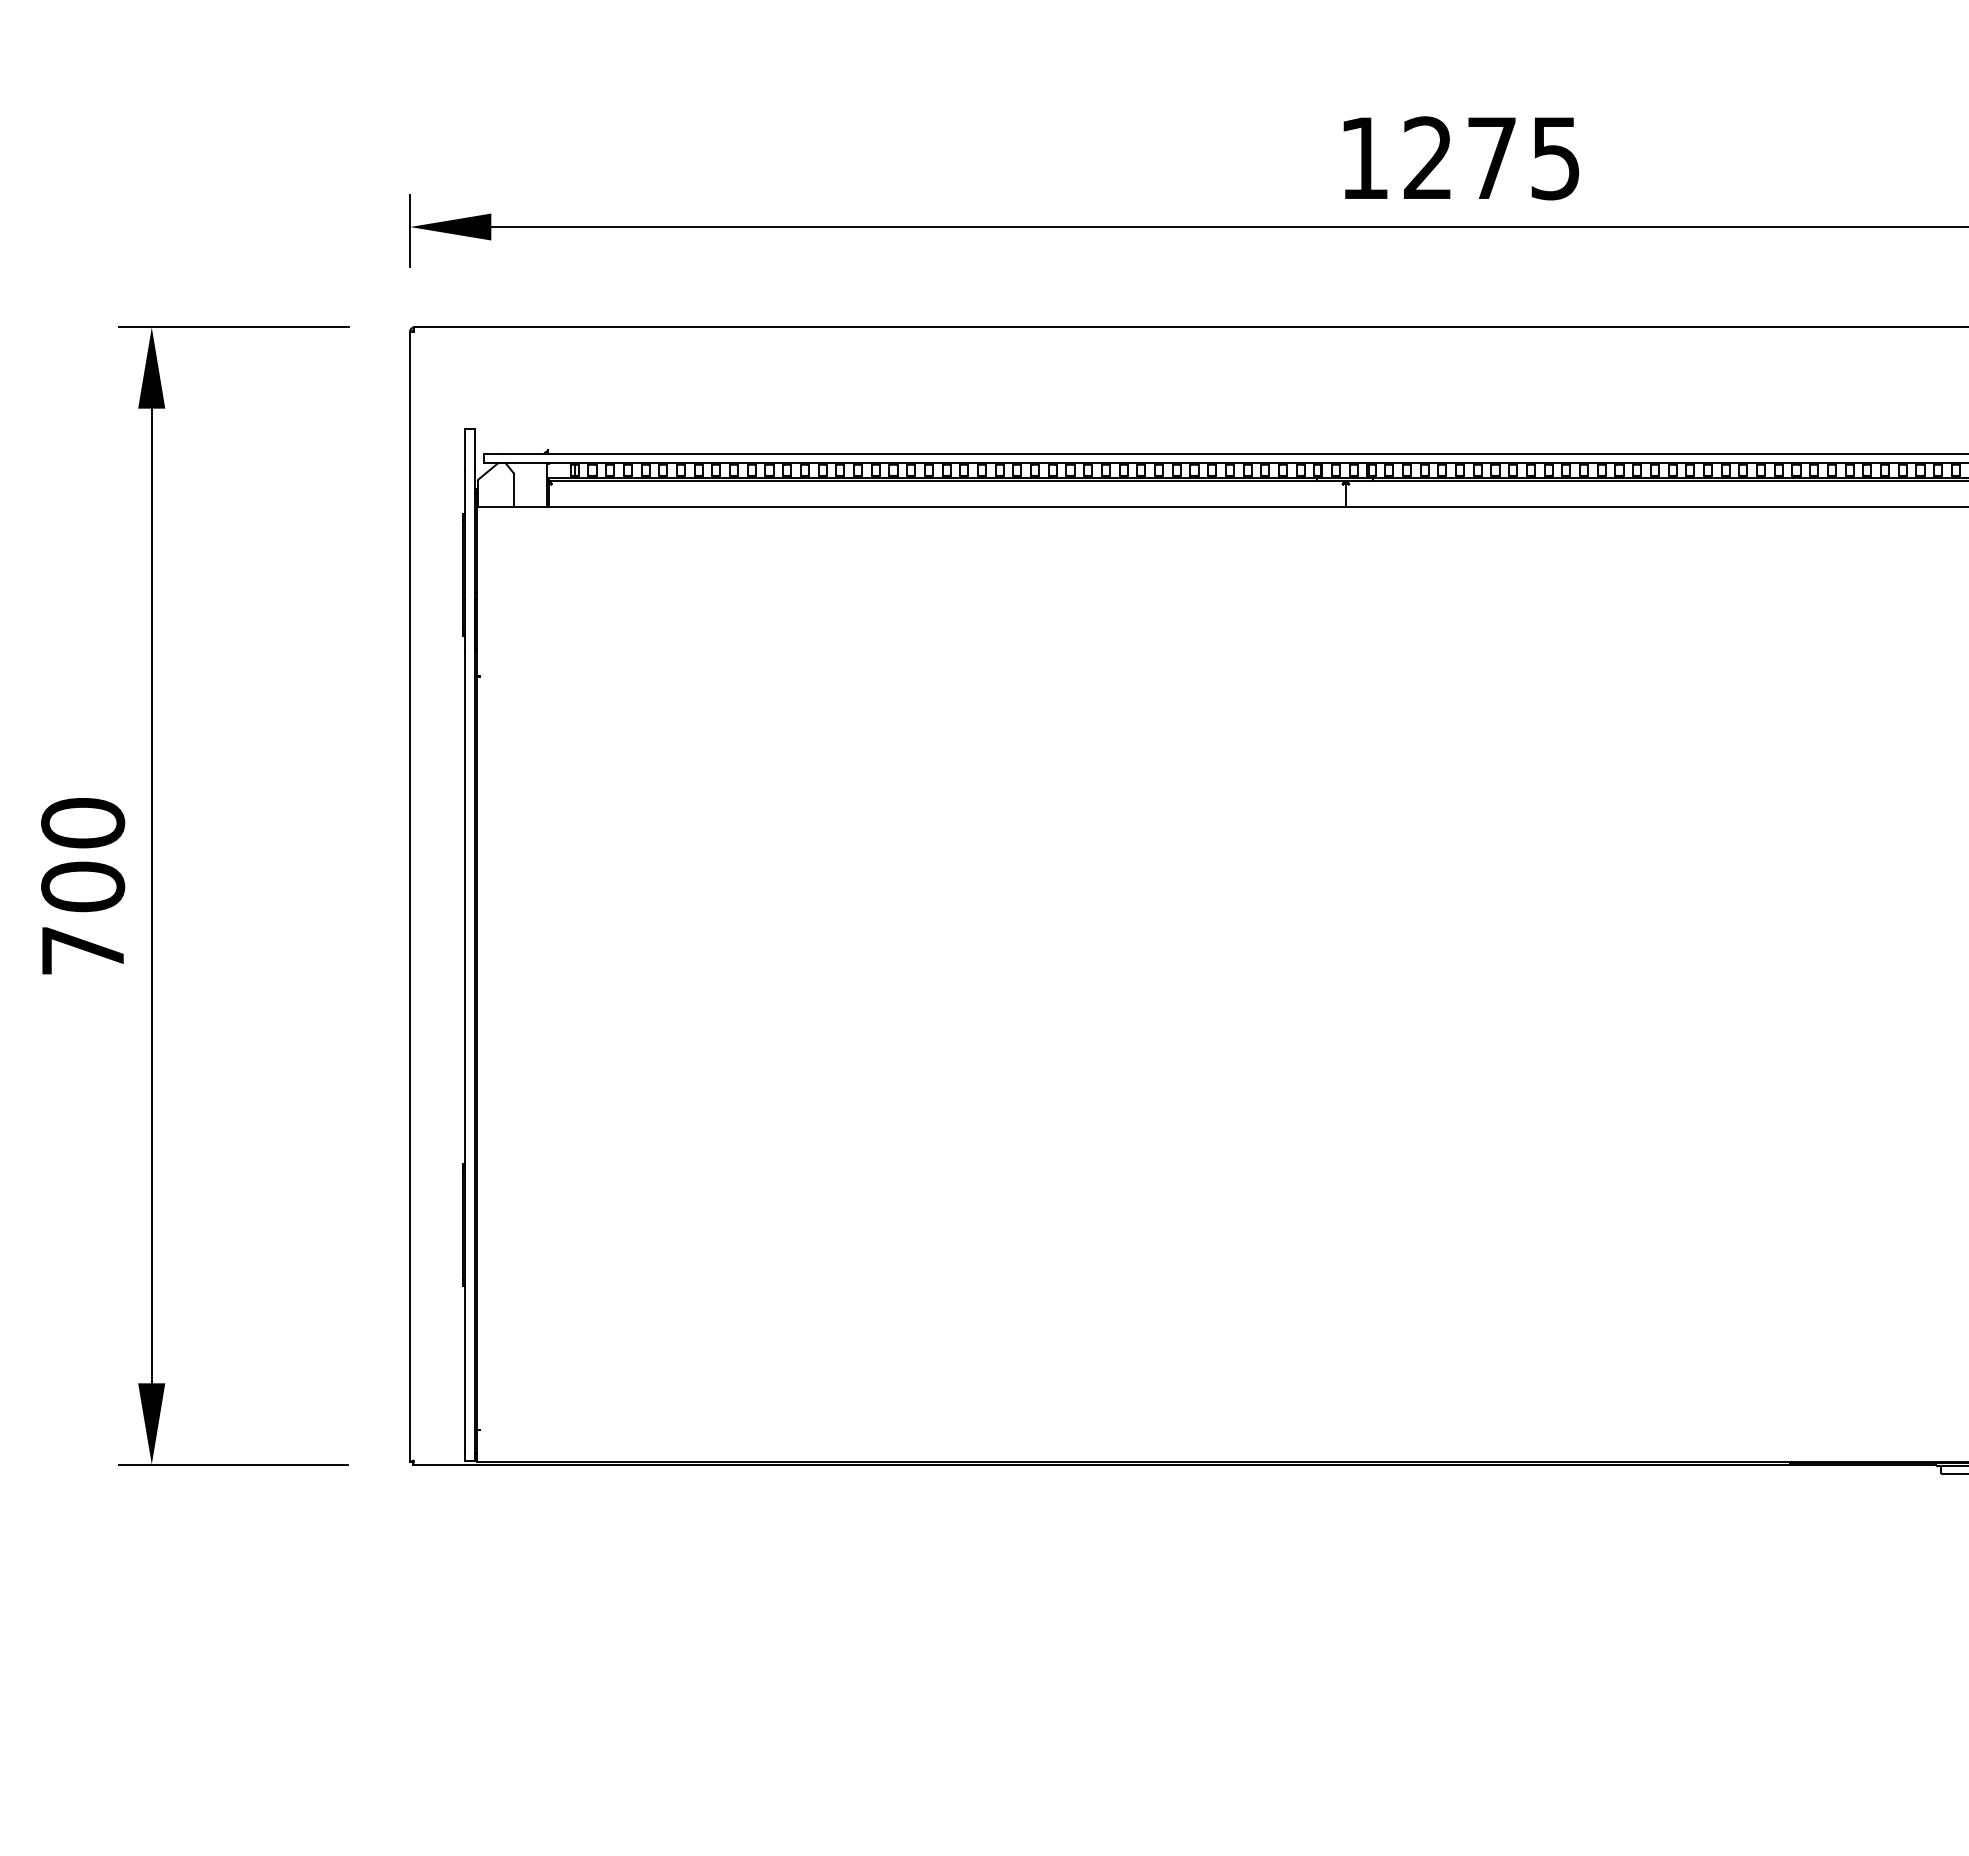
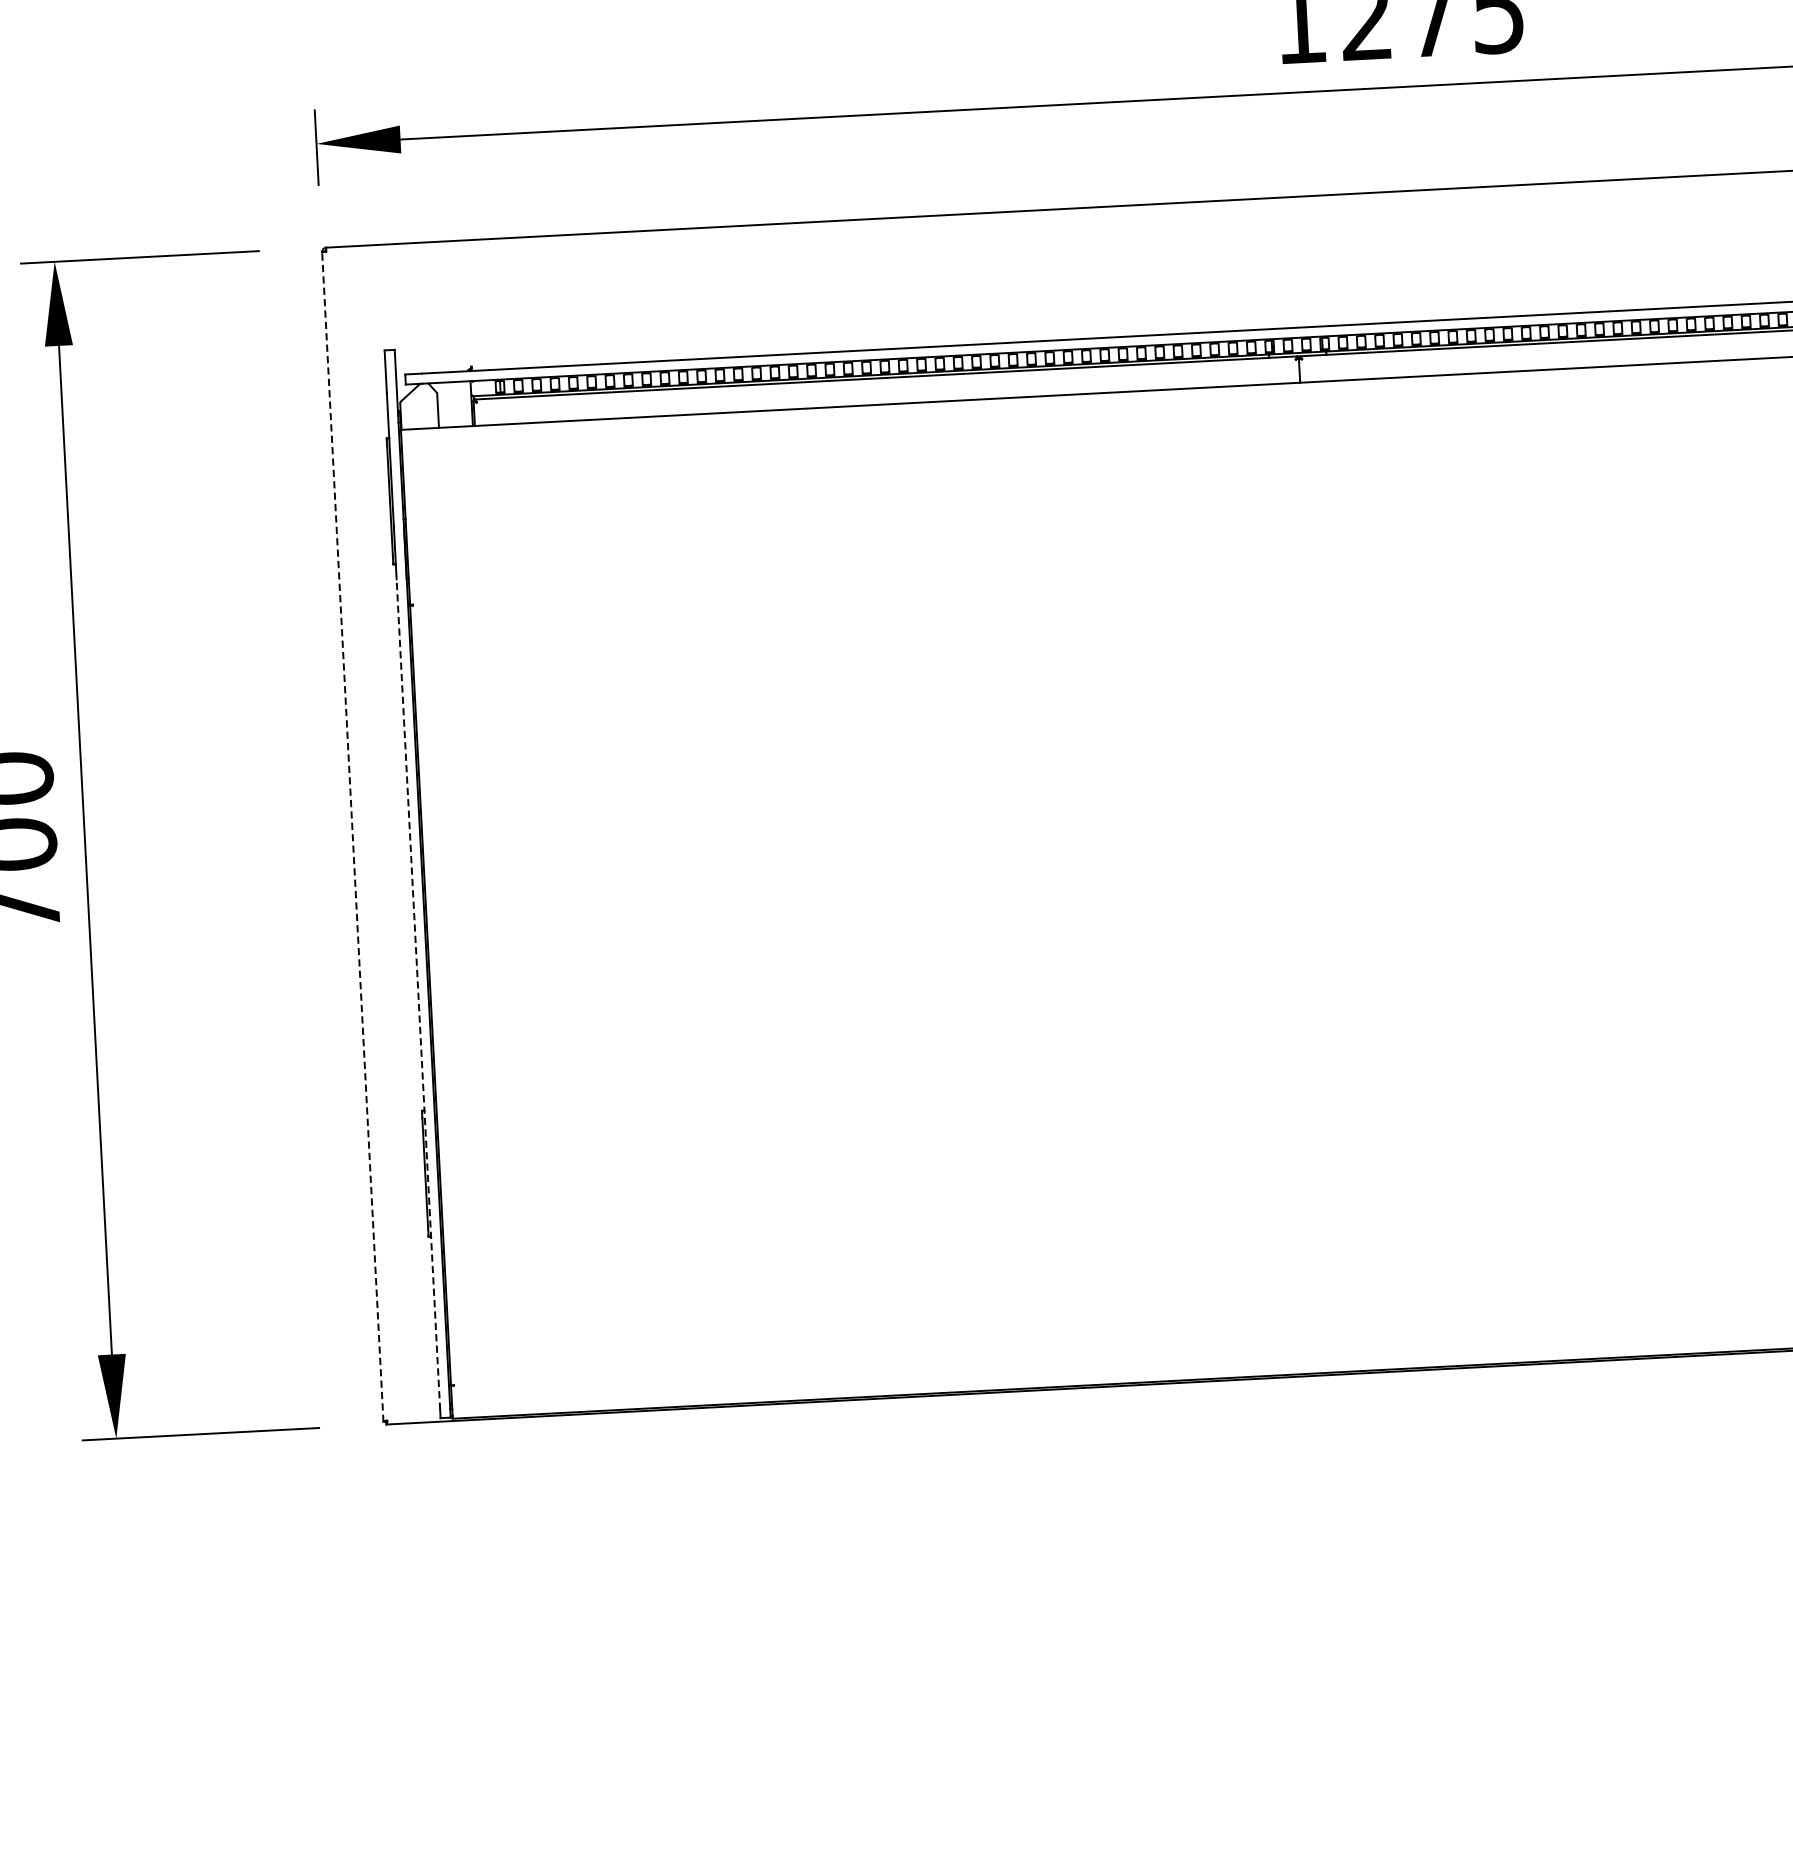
line: (410, 896) -> (353, 836), solid -> dashed
line: (465, 1051) -> (418, 994), solid -> dashed

